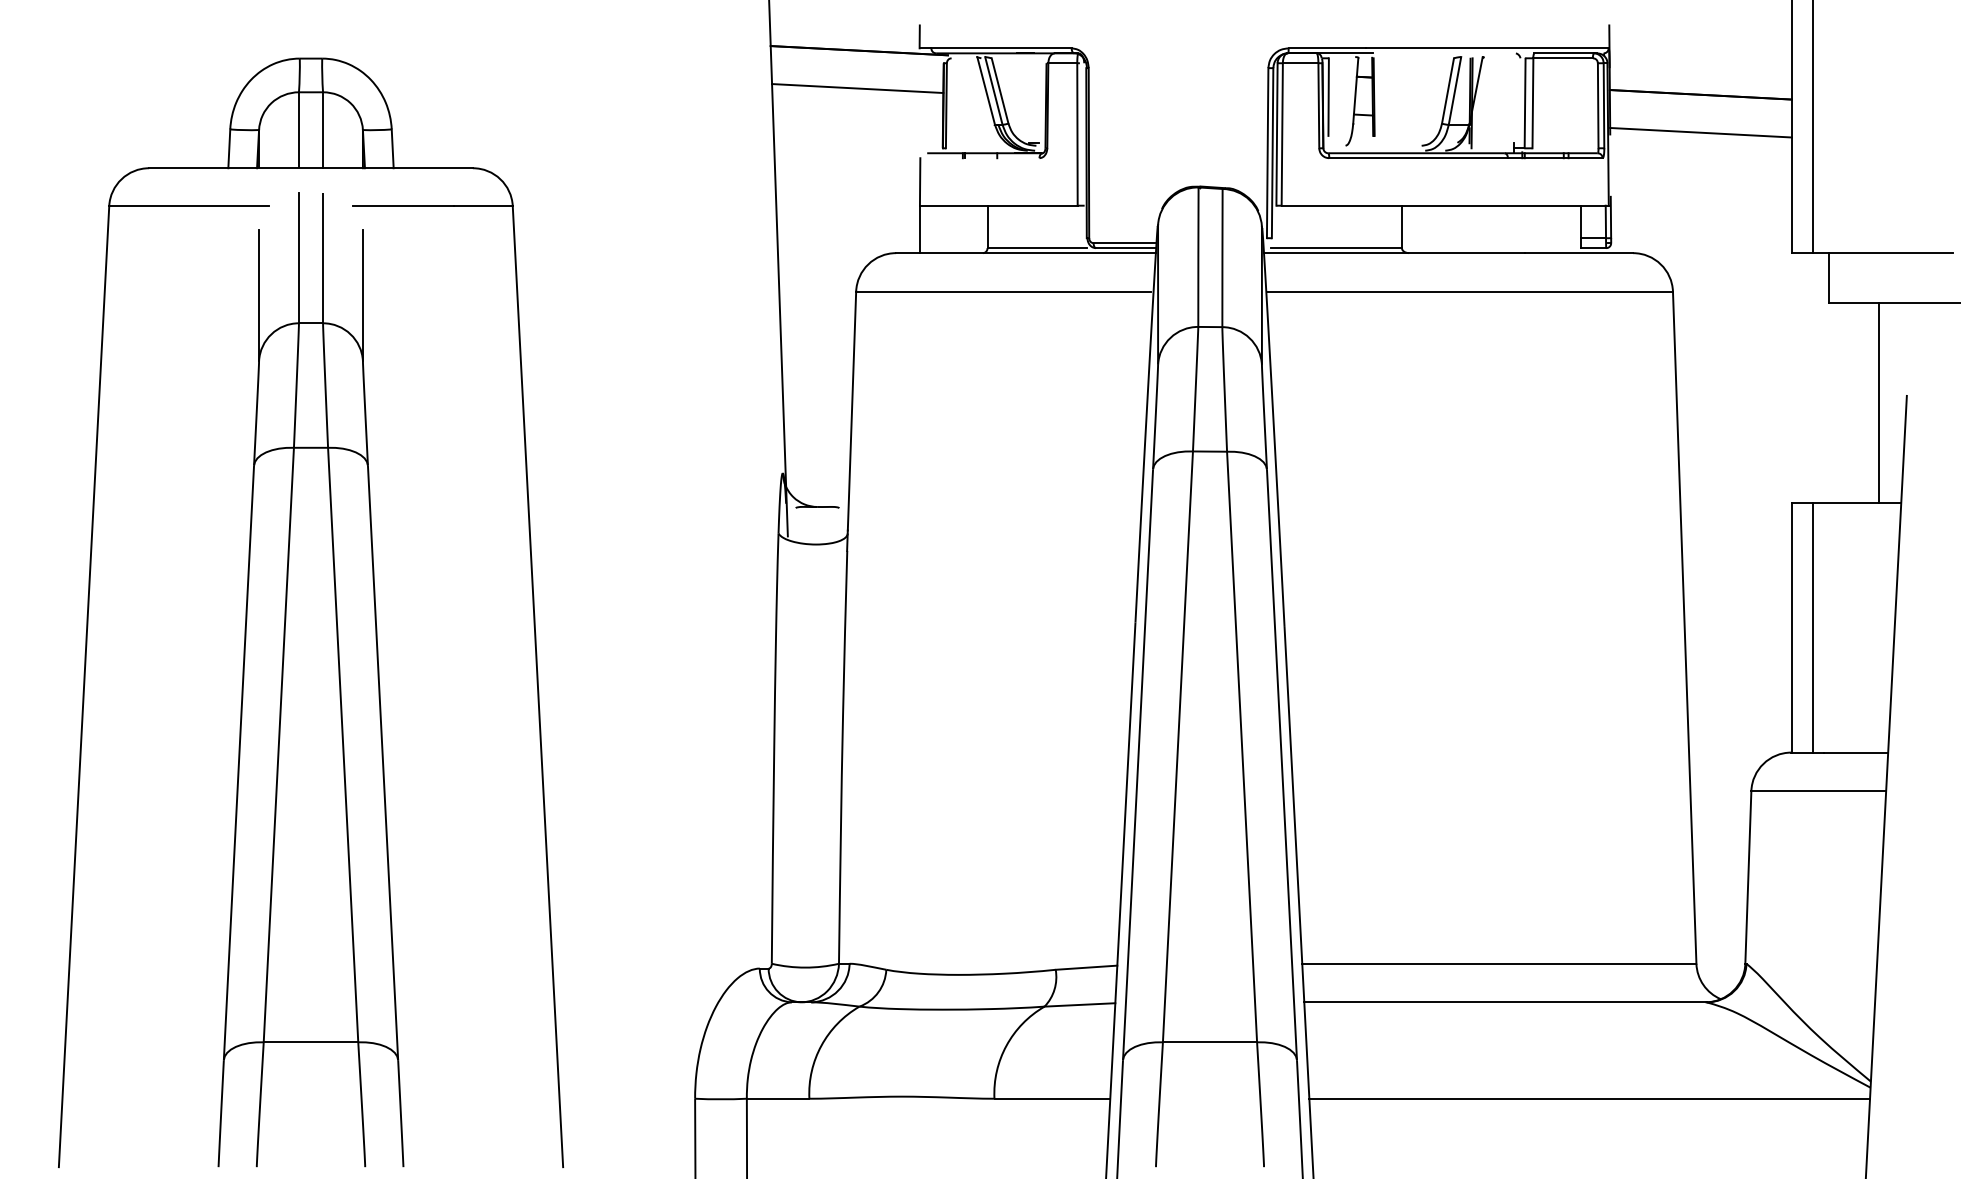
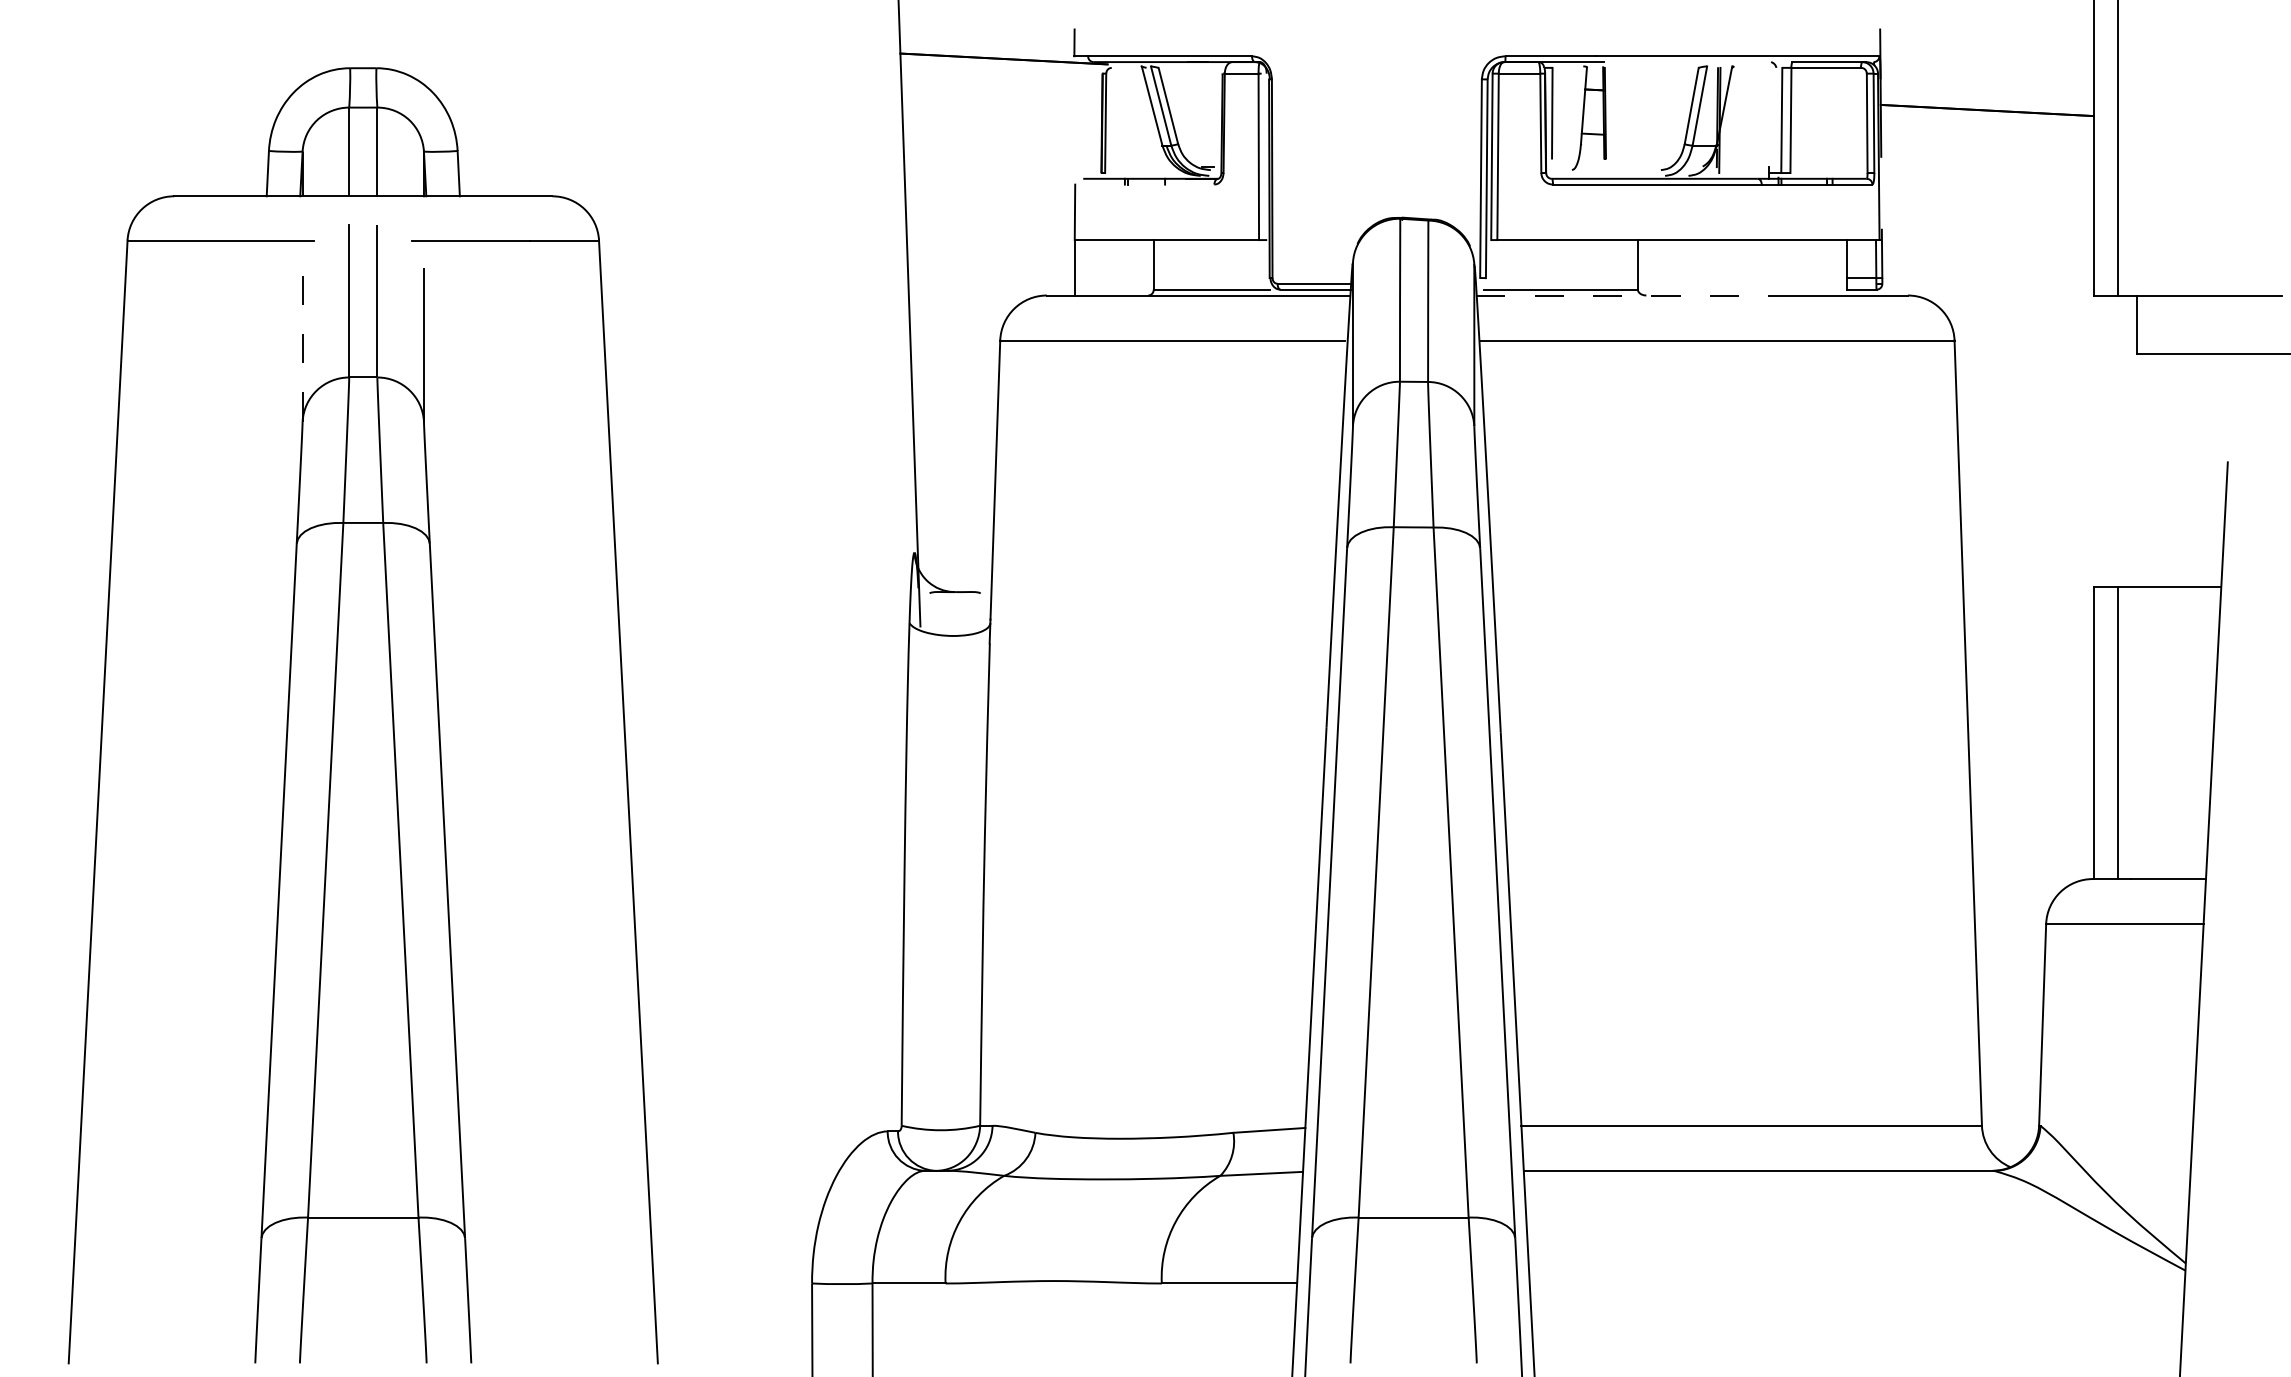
line: (857, 87) -> (1001, 102), removed
line: (1701, 132) -> (1987, 154), removed
line: (1394, 253) -> (1629, 295), solid -> dashed
line: (258, 295) -> (302, 344), solid -> dashed
line: (1879, 402) -> (2195, 470), removed
line: (1589, 1098) -> (1856, 1283), removed

